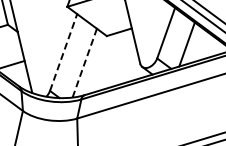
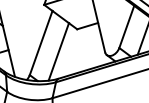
line: (63, 52) -> (41, 43), dashed -> solid
line: (84, 62) -> (58, 51), dashed -> solid

